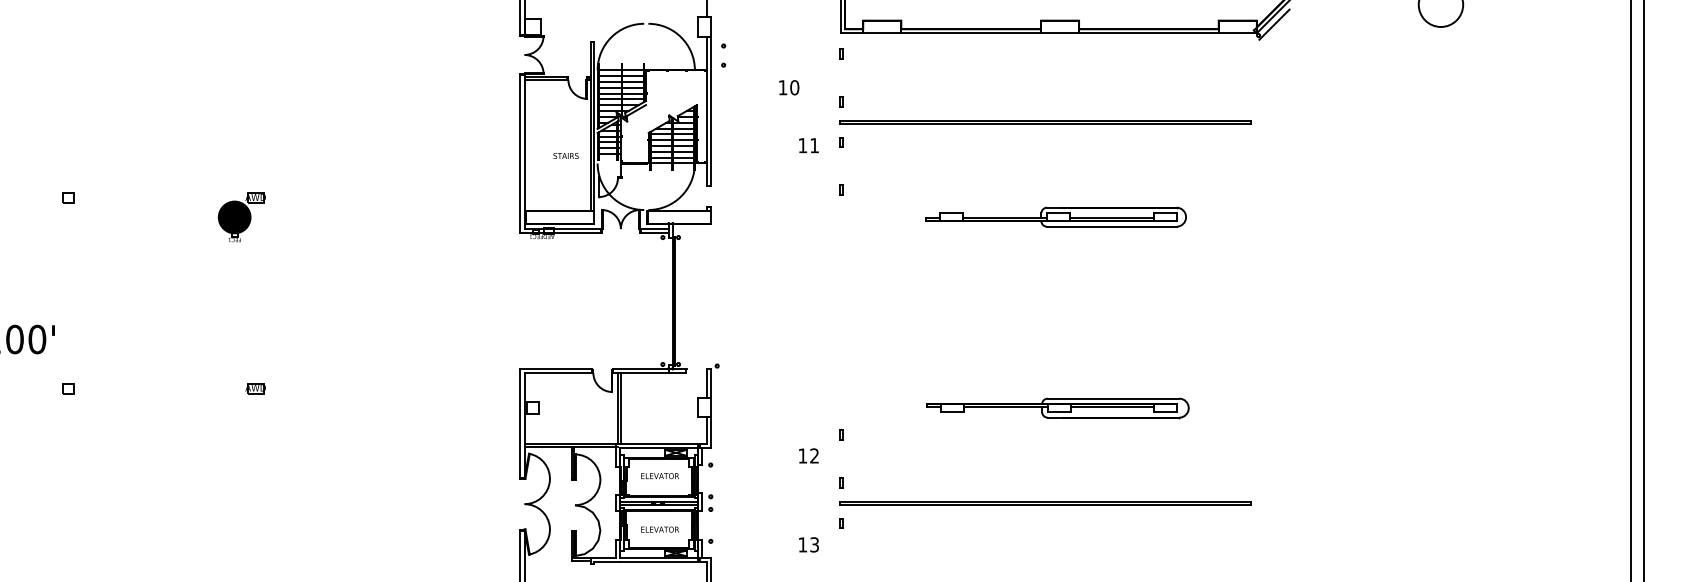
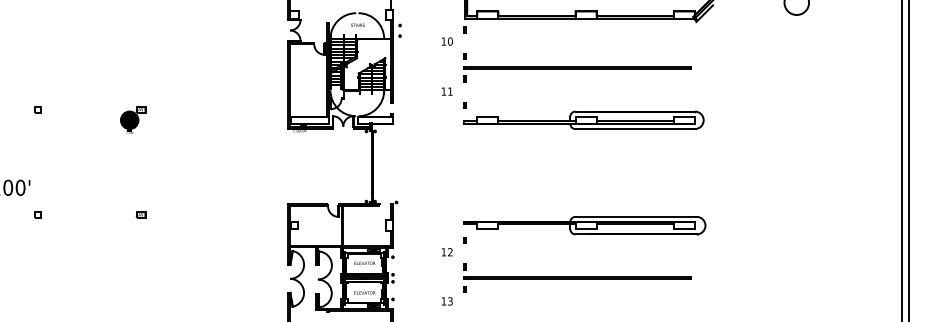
text: (787, 87) -> (446, 41), moved
text: (807, 145) -> (446, 91), moved
text: (565, 154) -> (357, 24), moved
part: (1055, 215) -> (583, 119), size x1.67
part: (1057, 407) -> (584, 225), size x1.67

